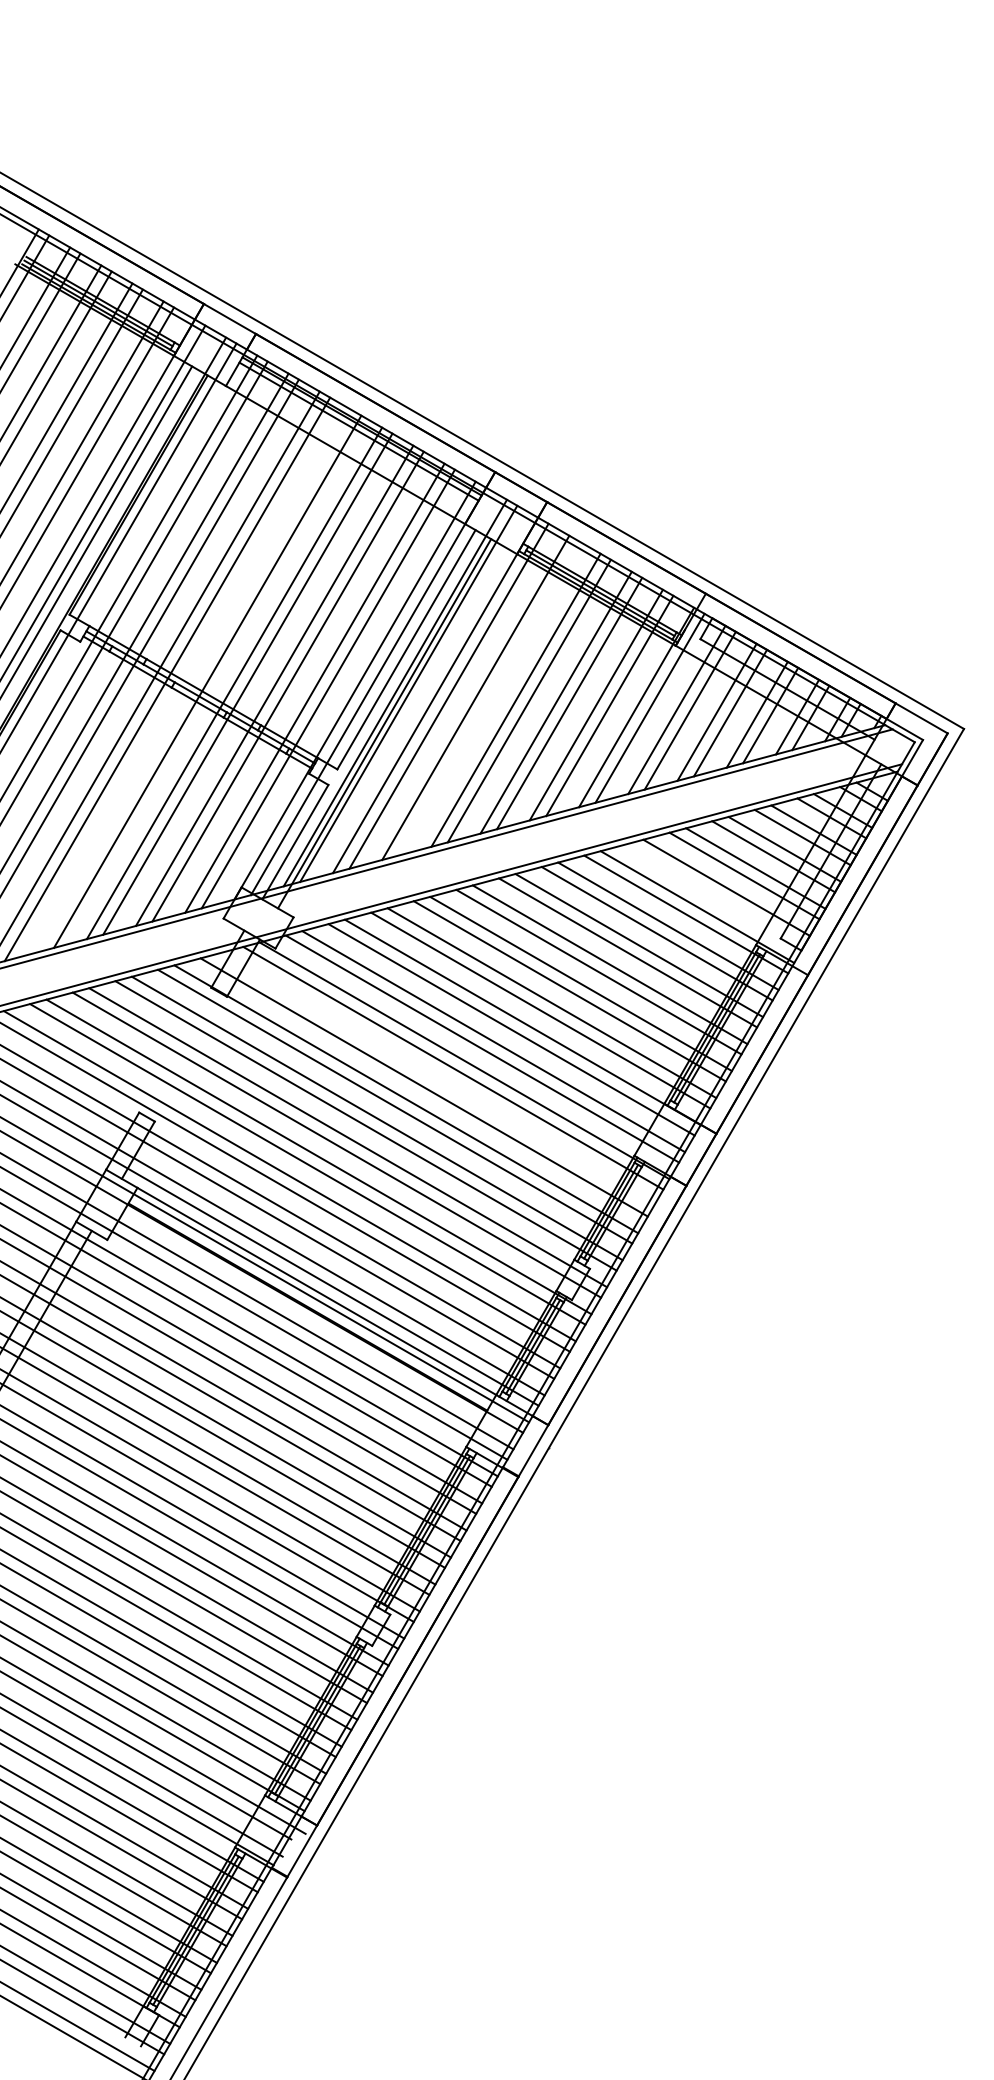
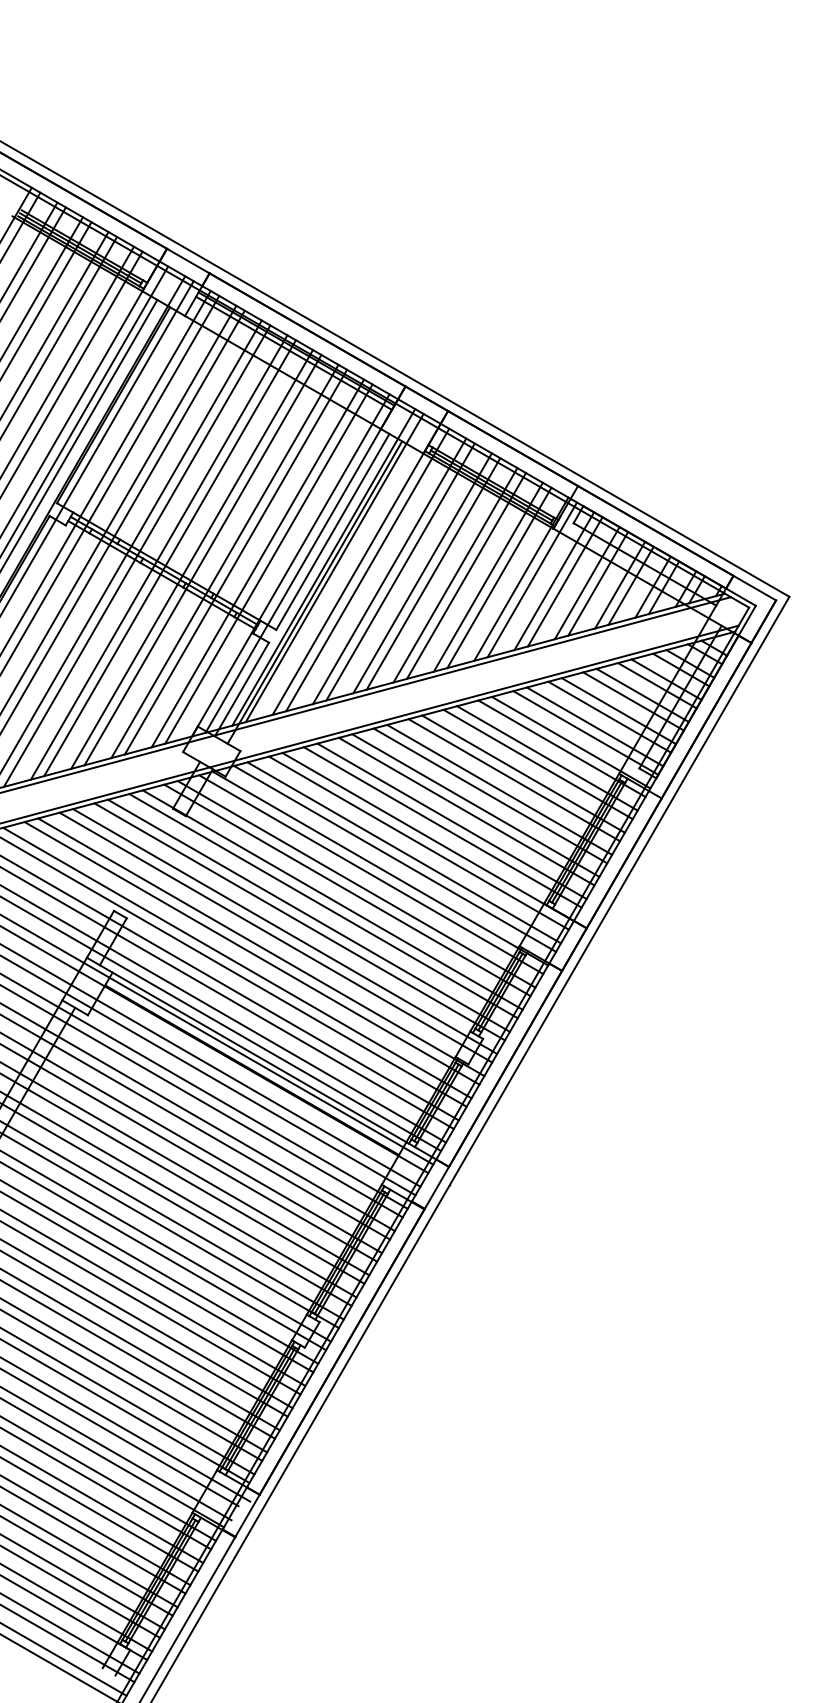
line: (193, 680) -> (158, 557), added
line: (488, 698) -> (400, 571), added
line: (714, 895) -> (585, 733), added
line: (435, 1080) -> (356, 884), added

